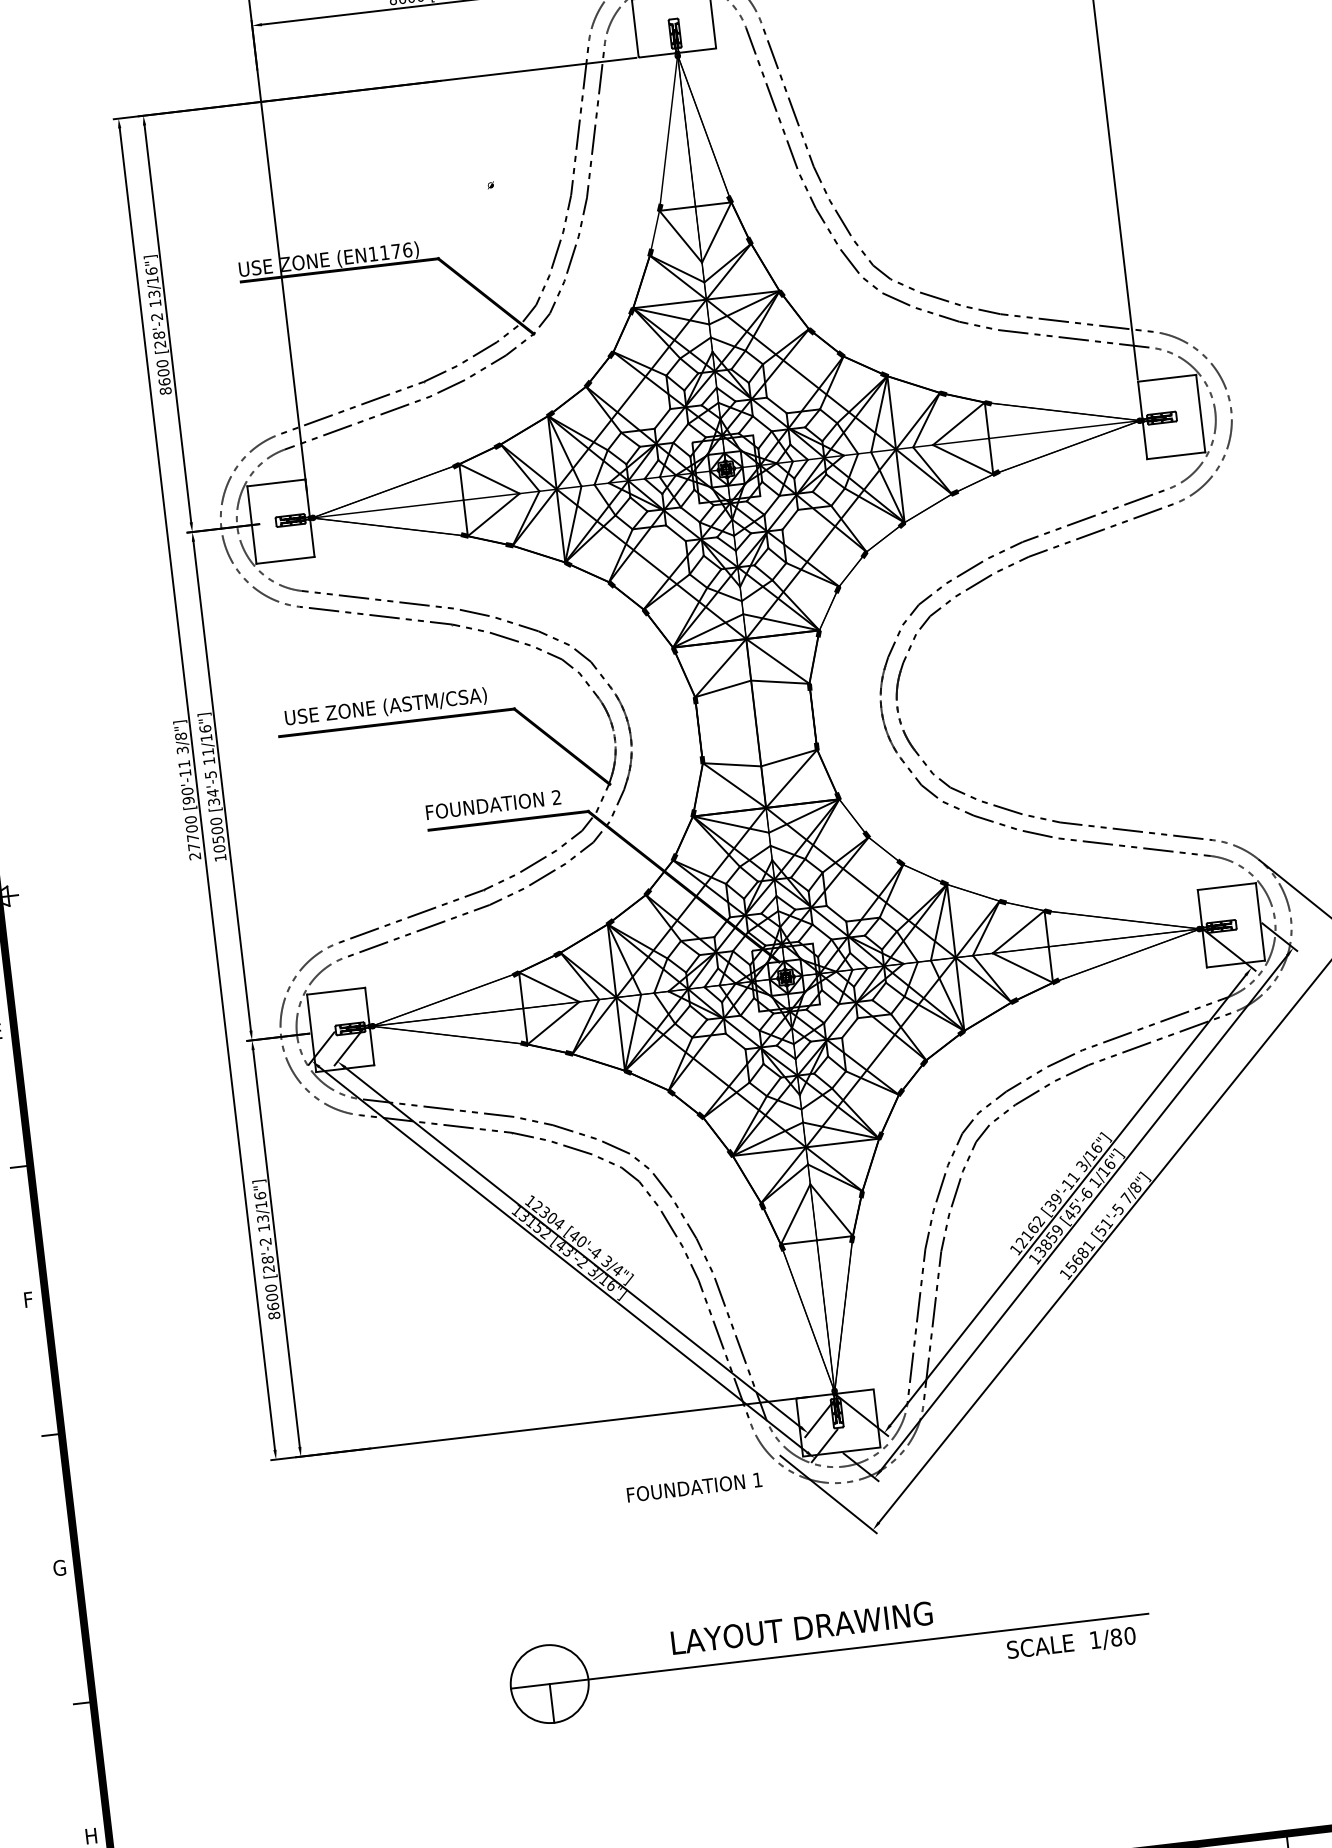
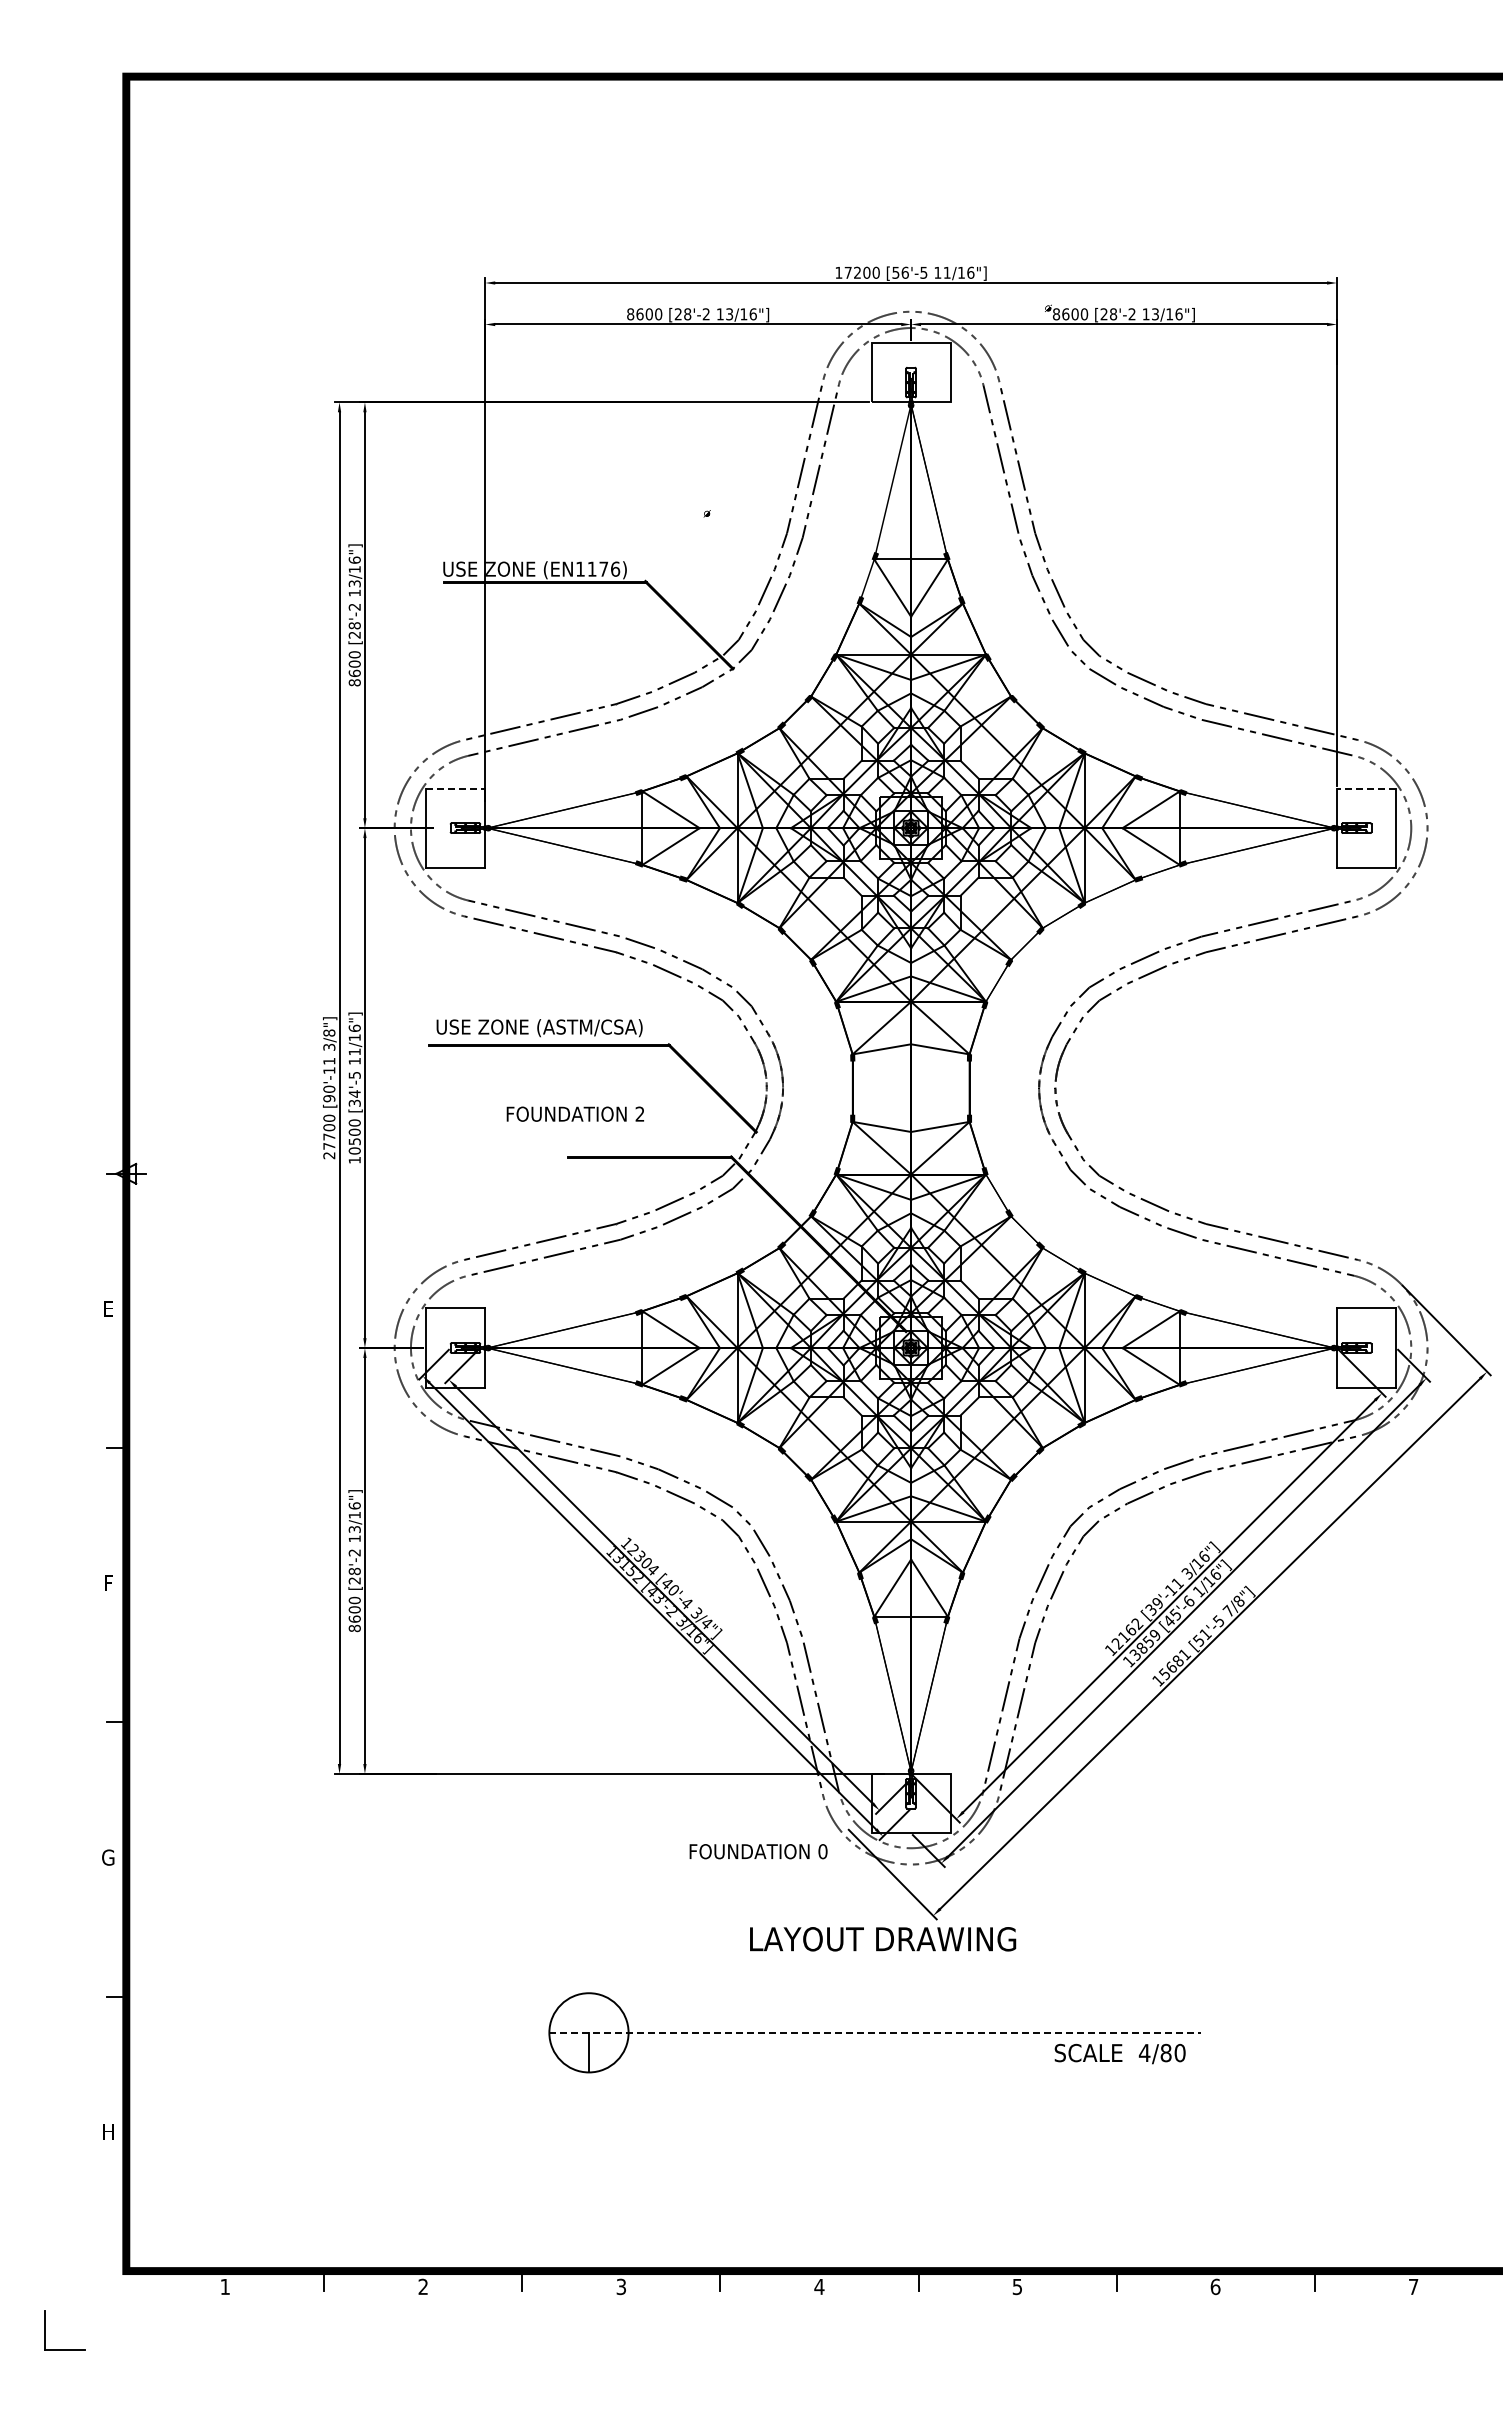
line: (1166, 378) -> (1366, 788), solid -> dashed
line: (276, 482) -> (455, 788), solid -> dashed
text: (493, 804) -> (575, 1113), moved
text: (757, 1479) -> (822, 1851), 1 -> 0
text: (802, 1628) -> (883, 1939), moved
text: (1095, 1639) -> (1144, 2052), 1/80 -> 4/80
line: (829, 1650) -> (875, 2032), solid -> dashed

